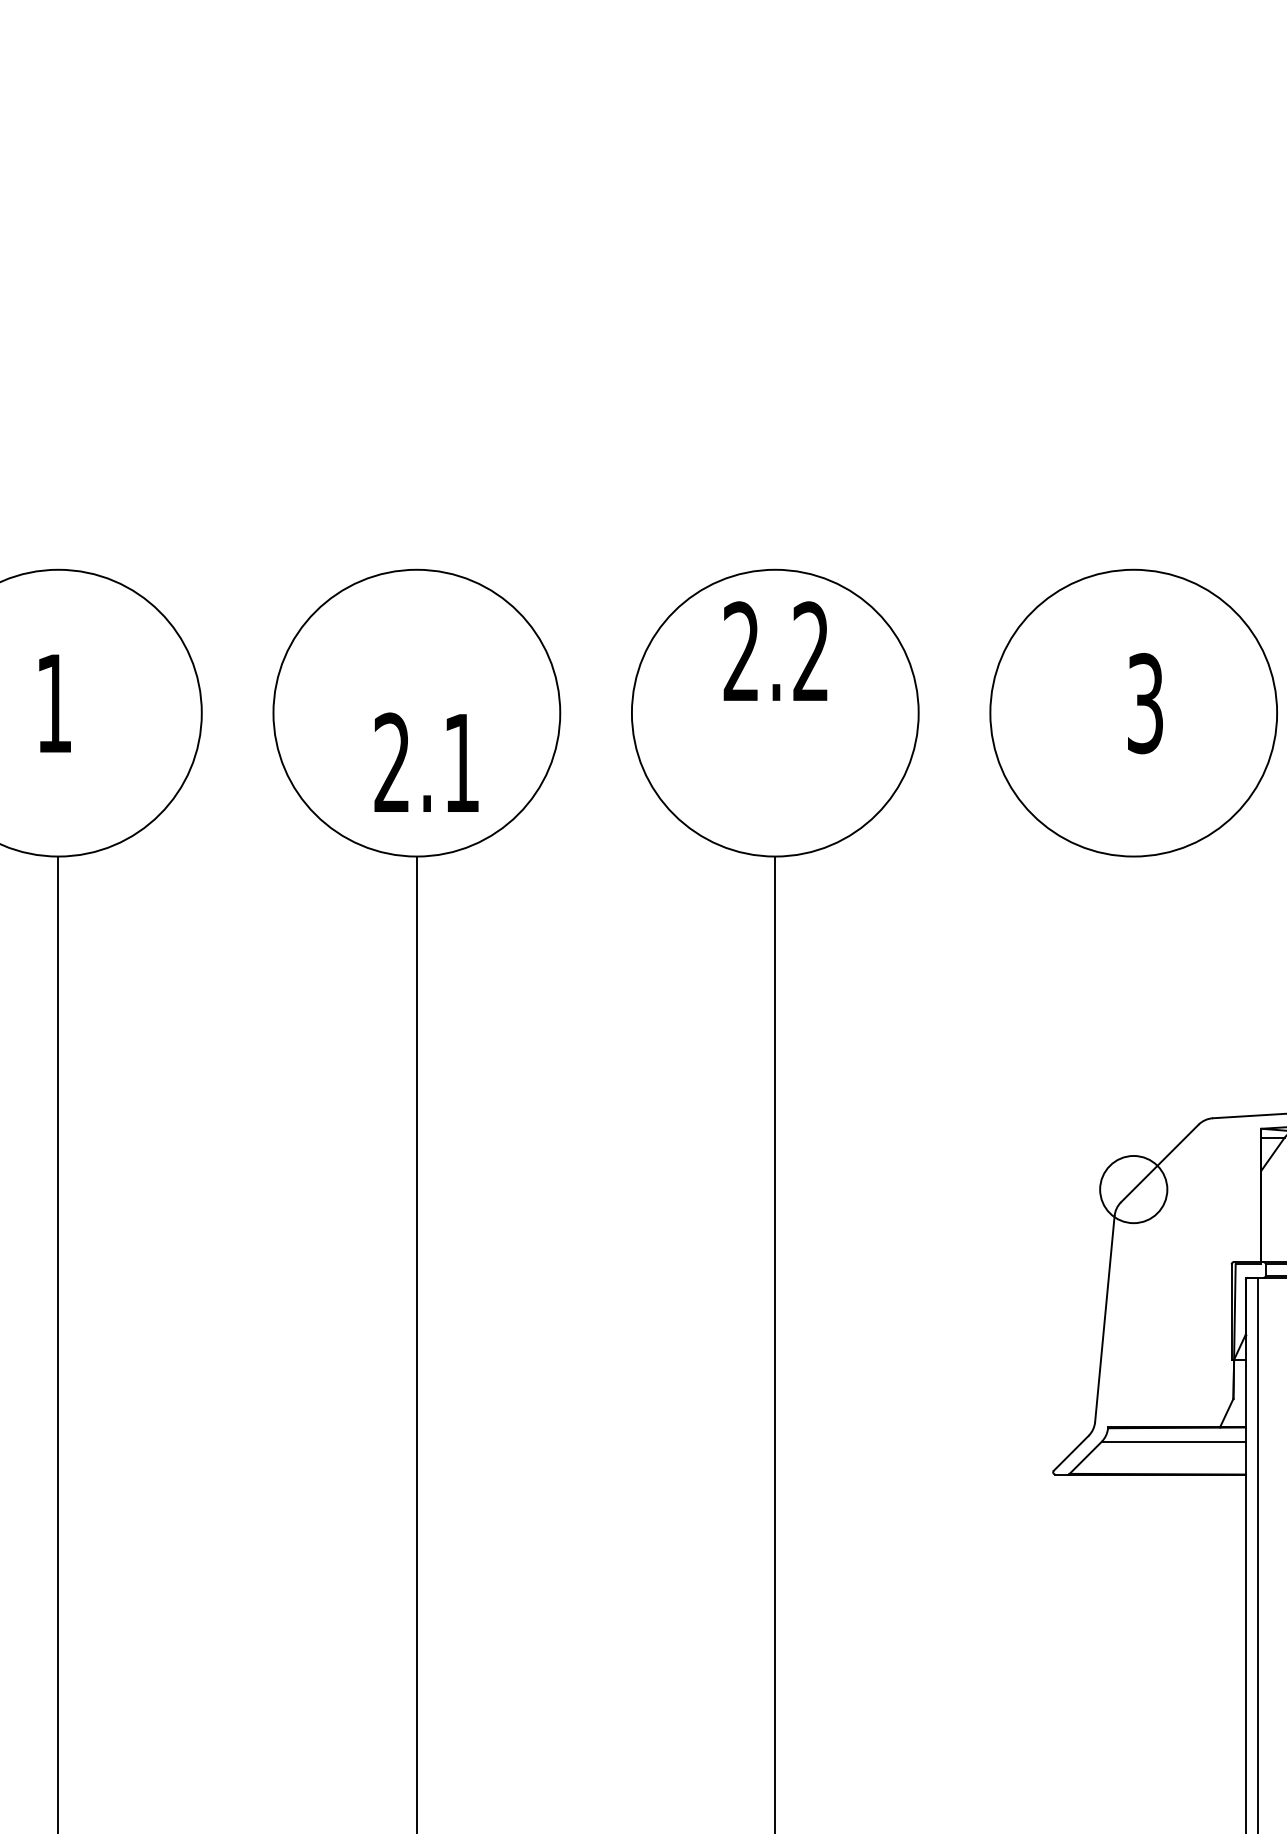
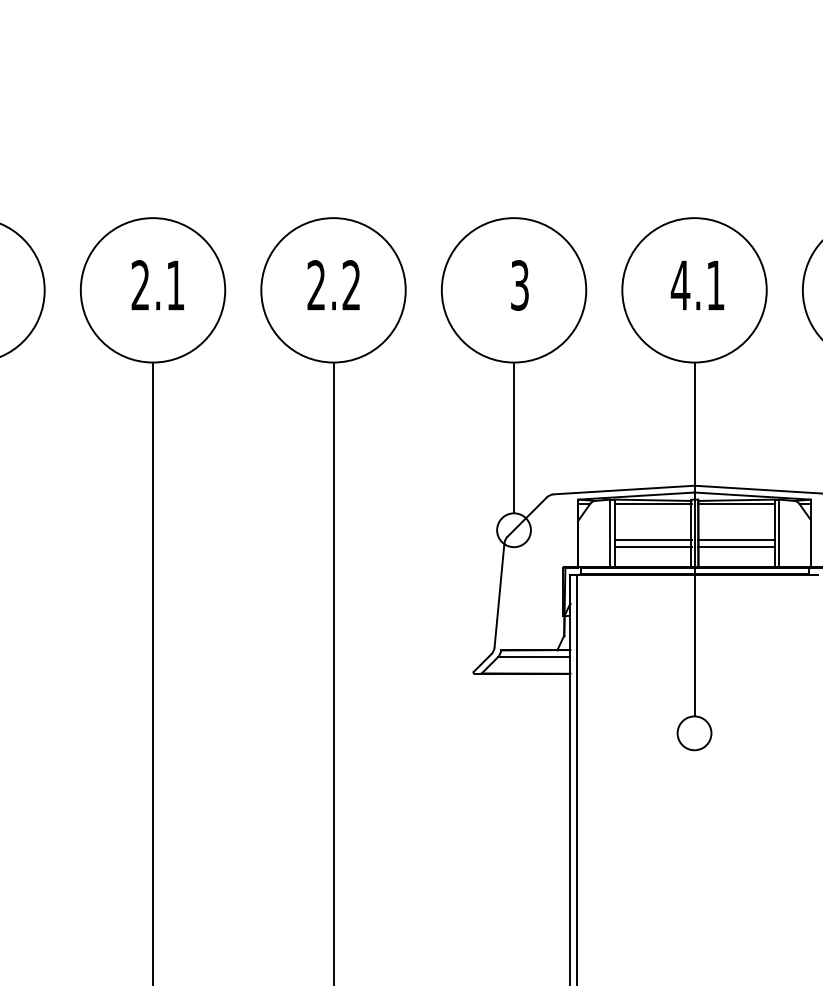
text: (775, 651) -> (333, 285), moved
text: (425, 763) -> (157, 285), moved
line: (1134, 1005) -> (514, 437), added

